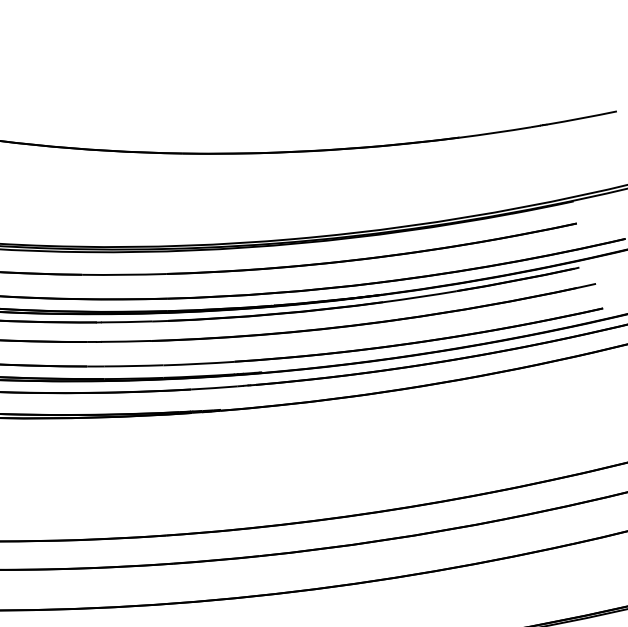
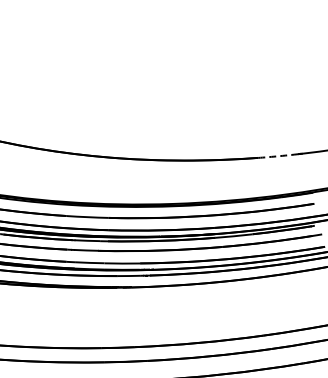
arc: (496, 132) -> (276, 156), solid -> dashed

